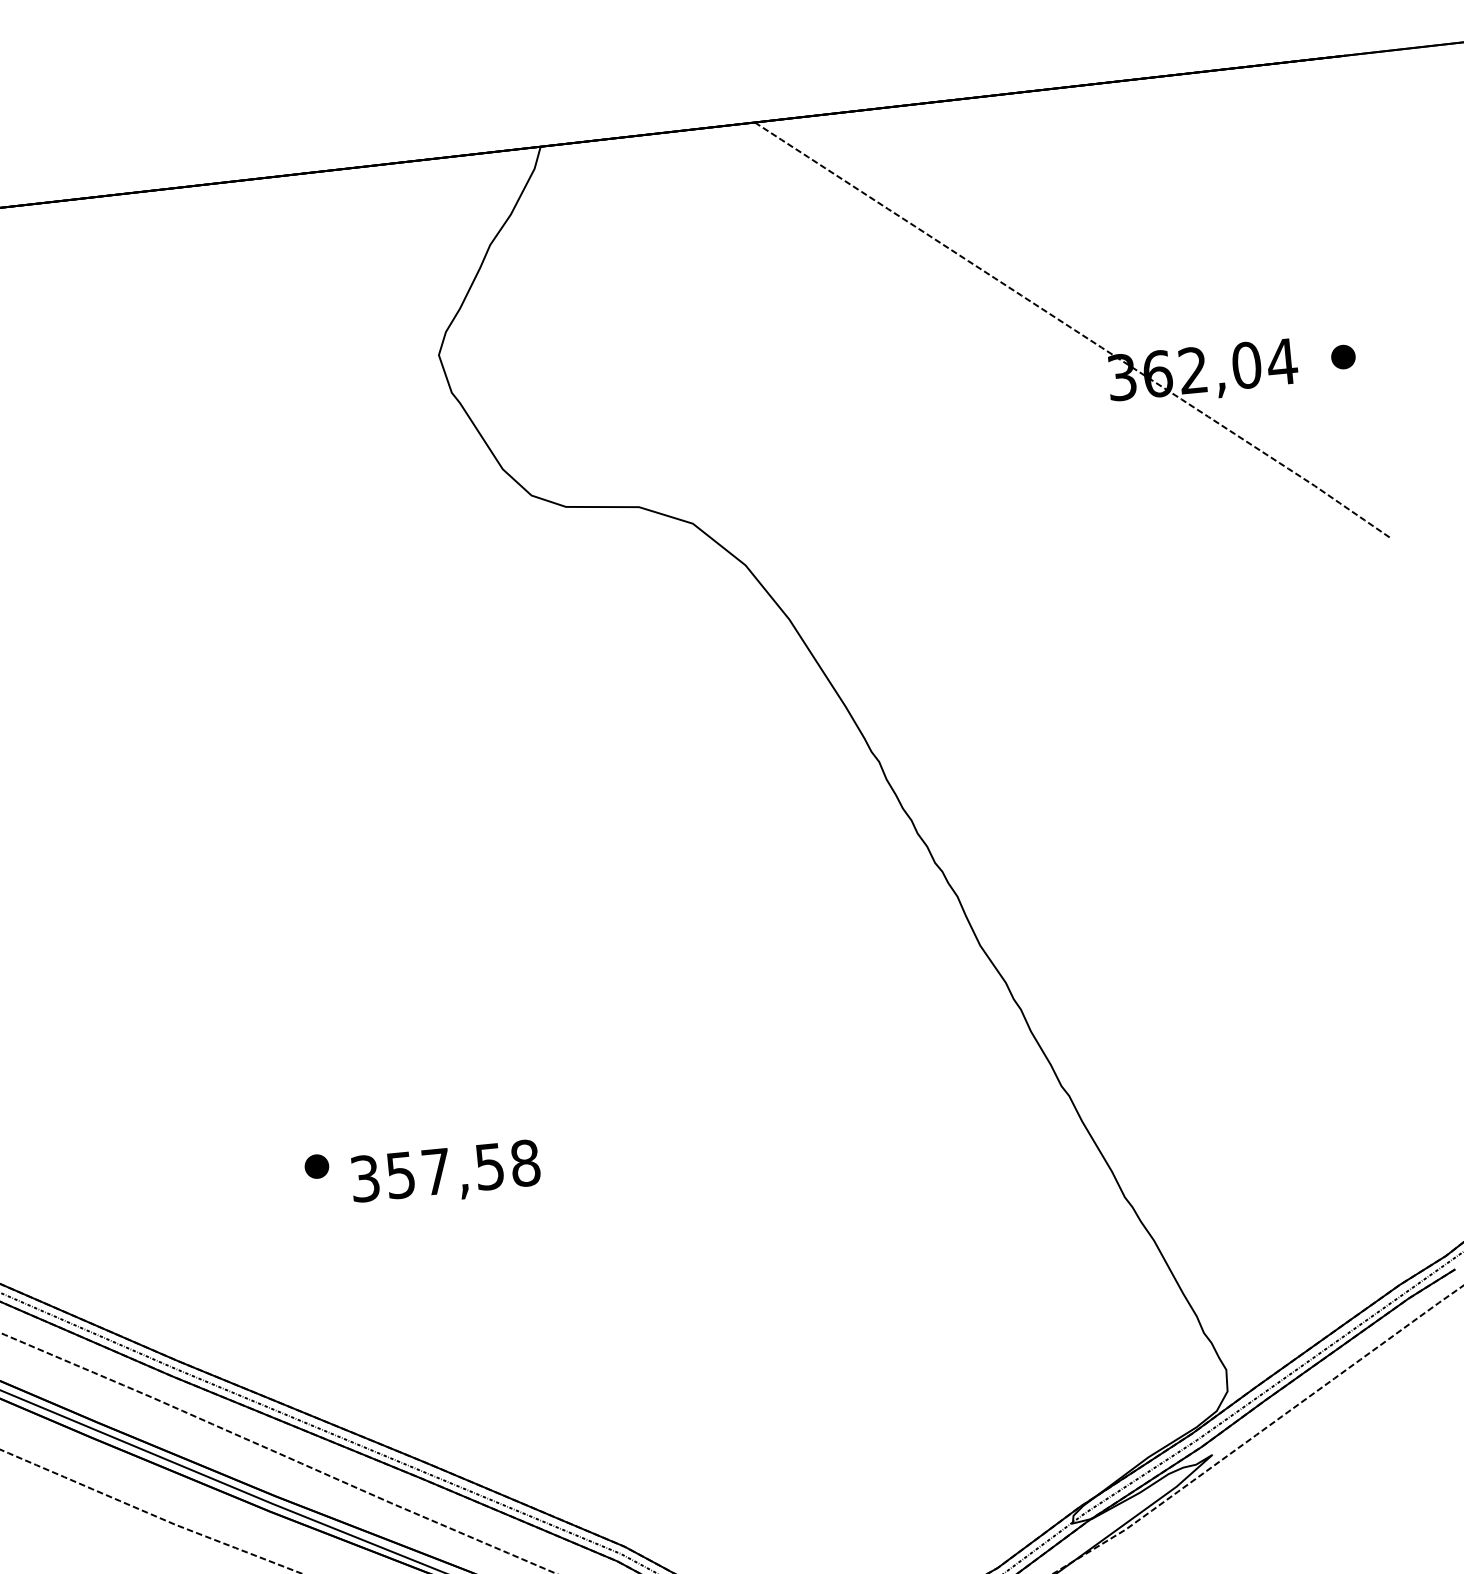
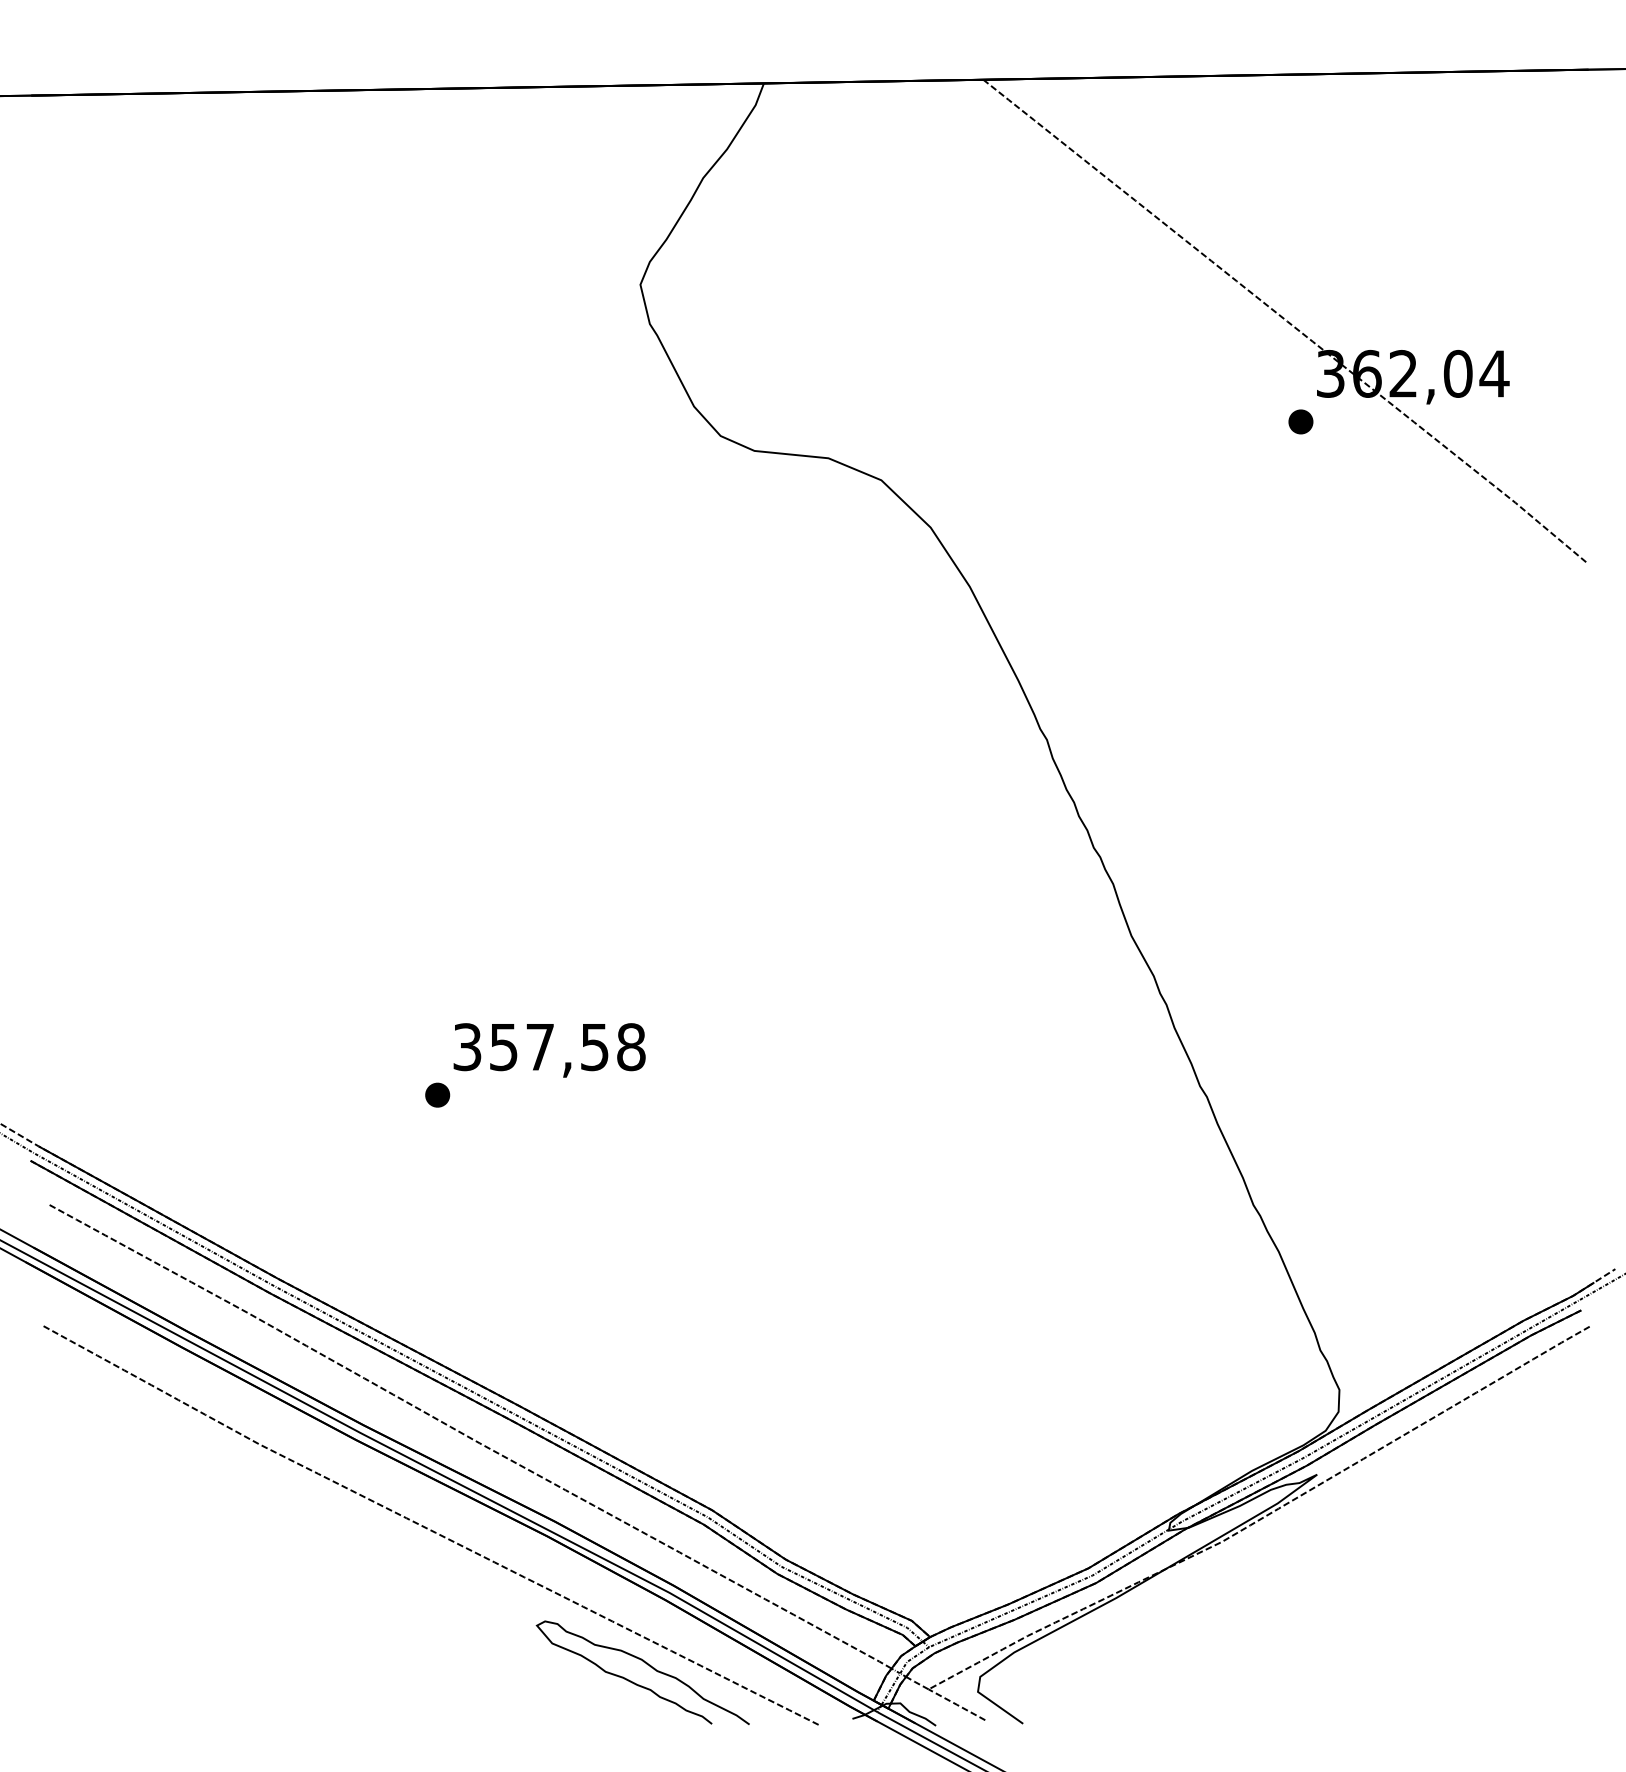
part: (1342, 356) -> (1300, 421), moved
text: (445, 1174) -> (549, 1050), moved

